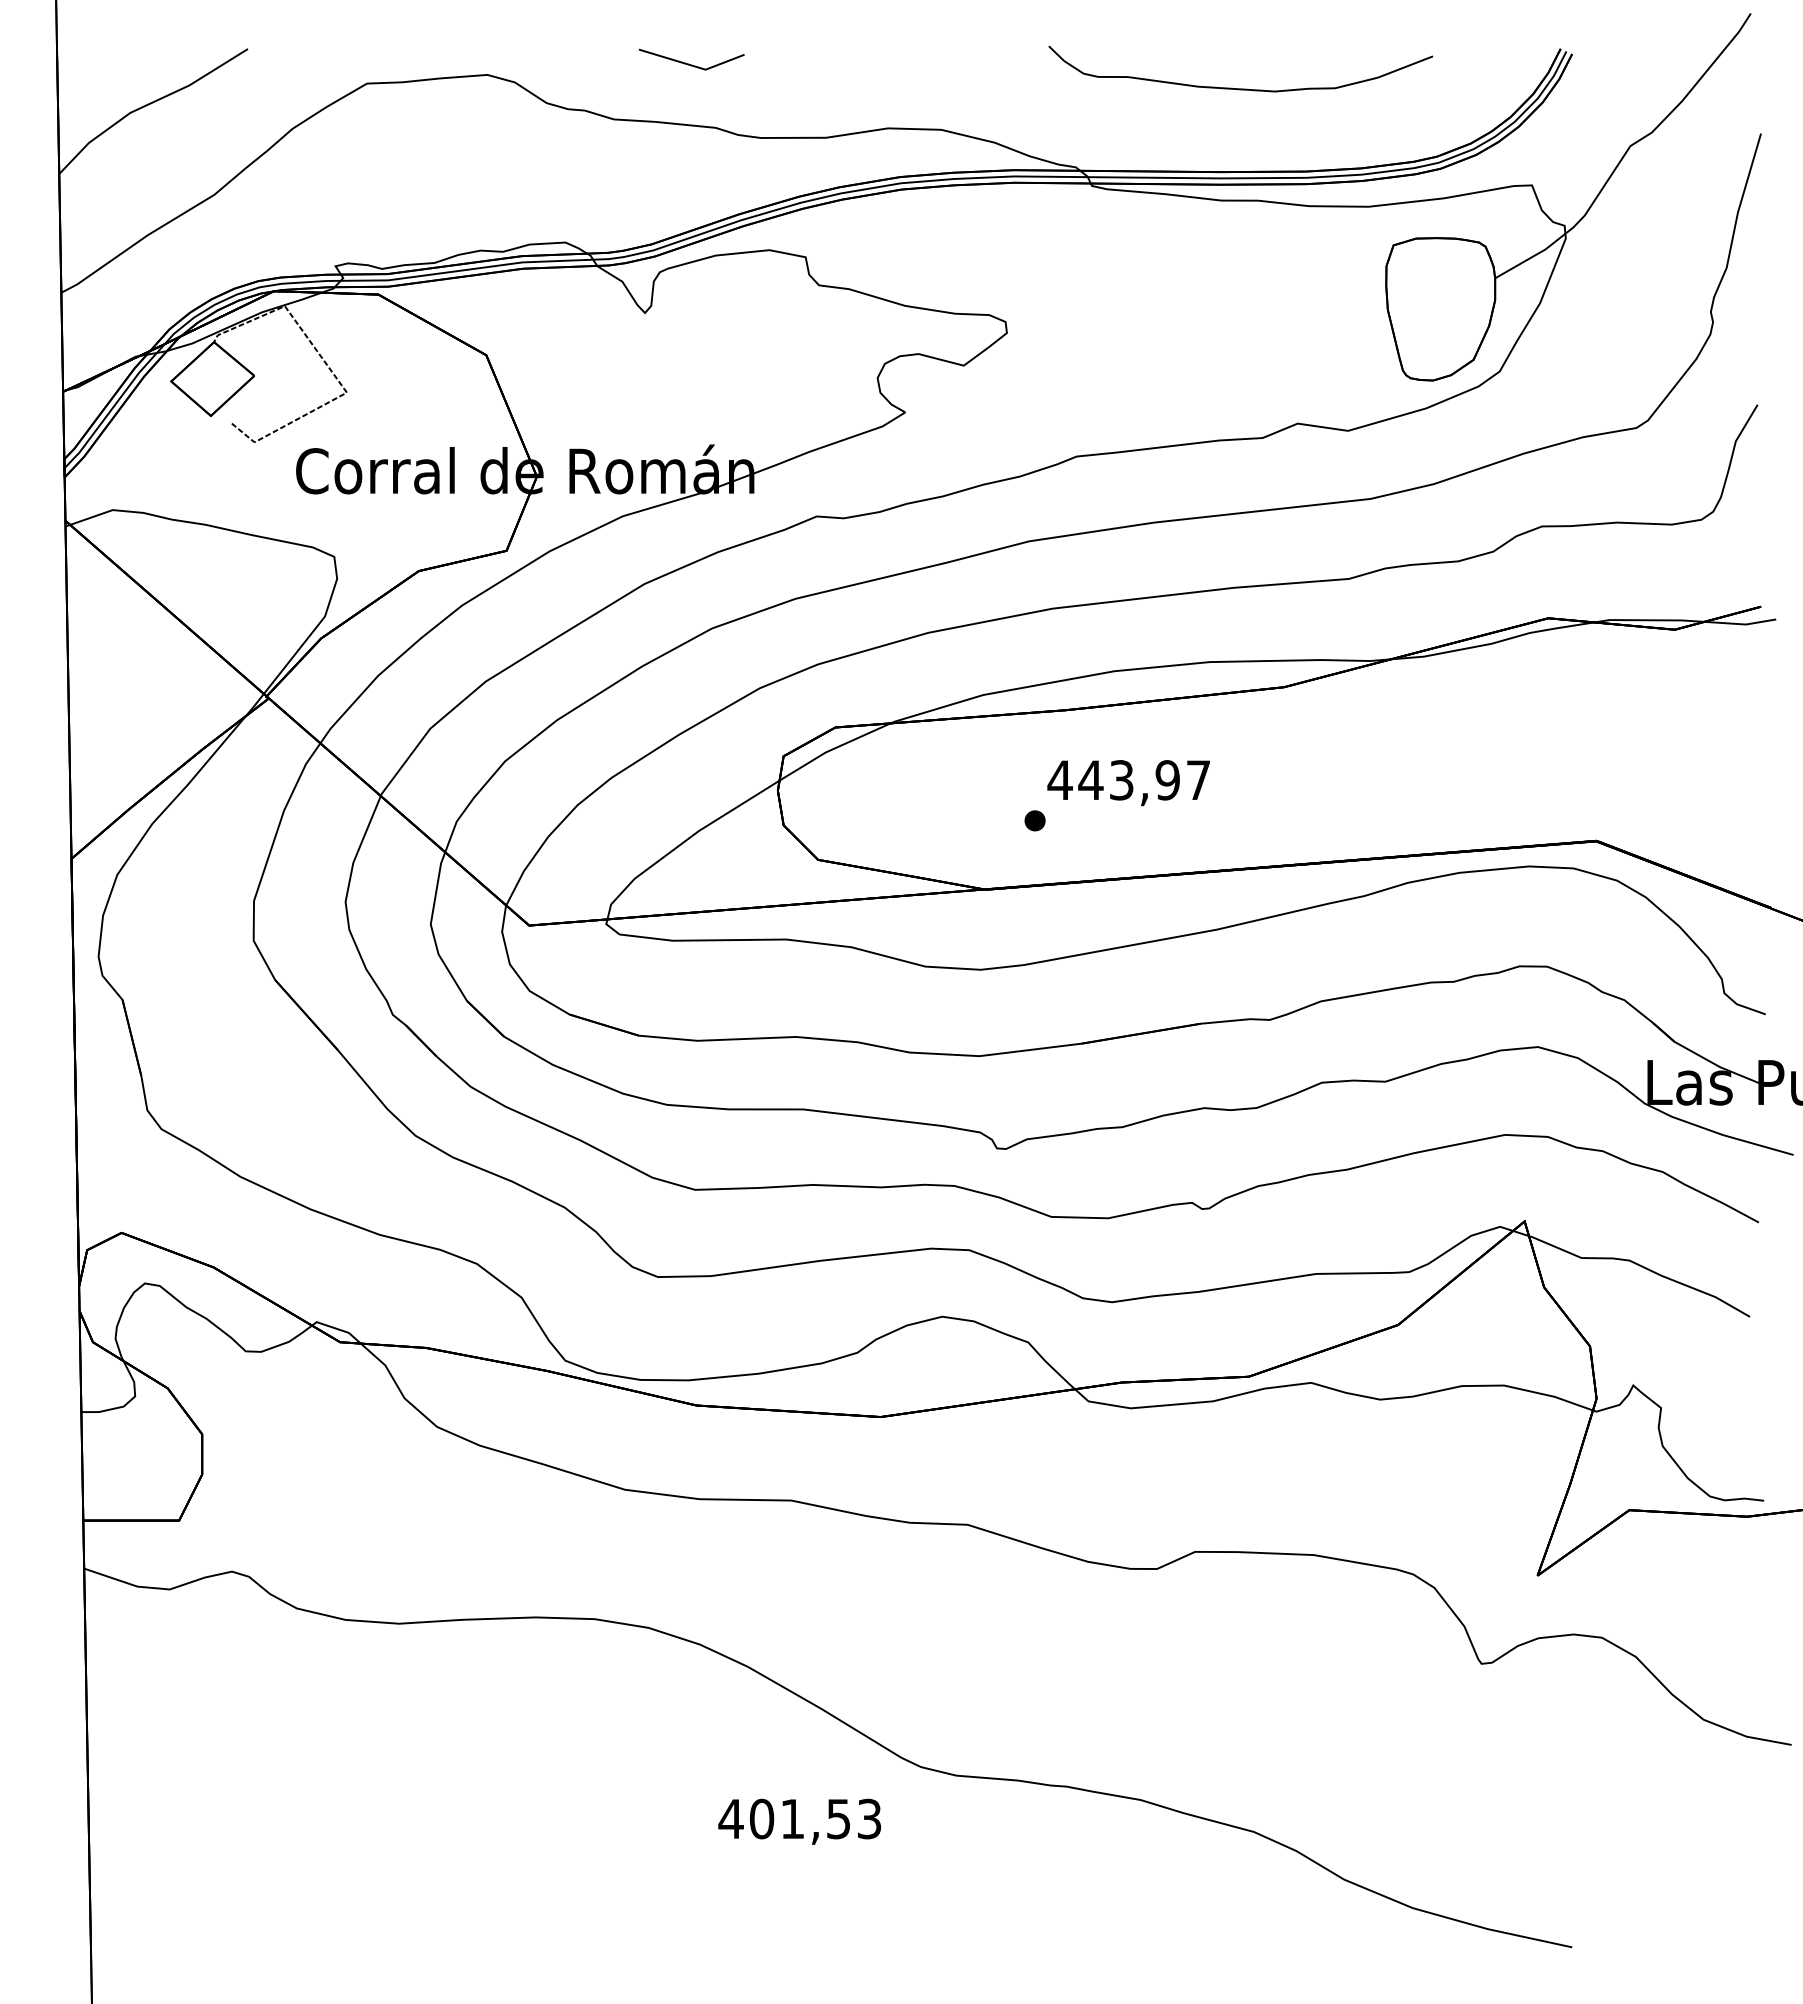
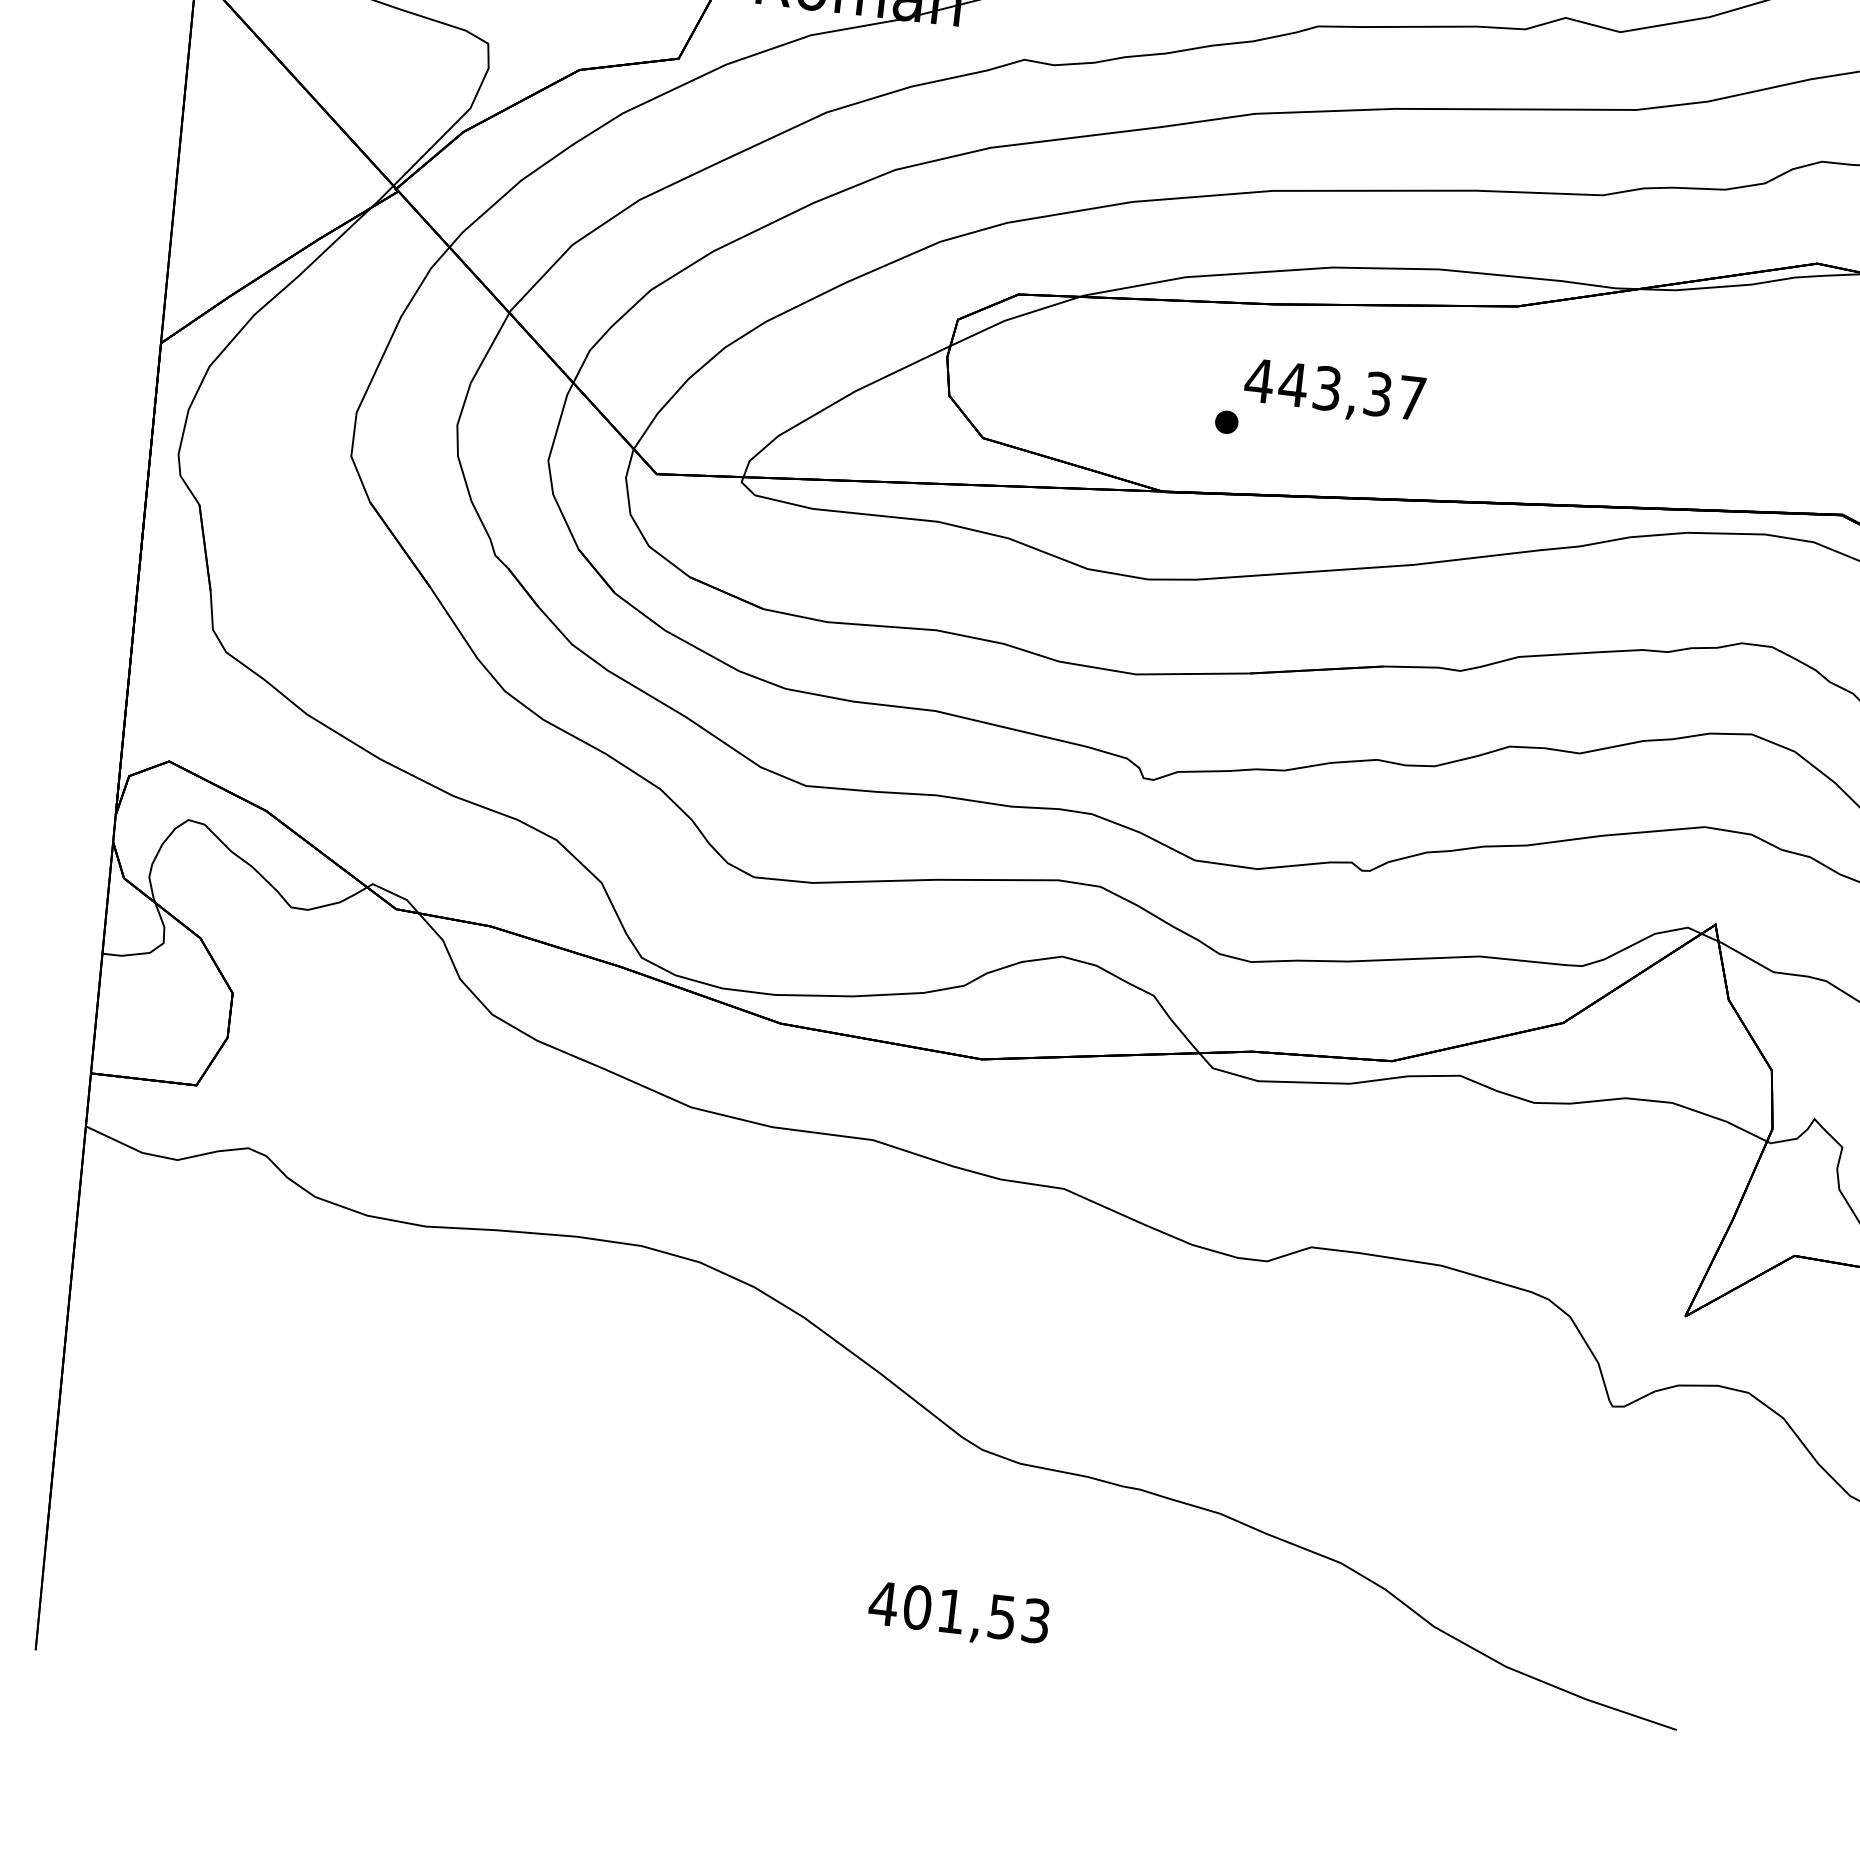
text: (1167, 780) -> (1377, 394), 443,97 -> 443,37
text: (799, 1821) -> (958, 1614), moved

